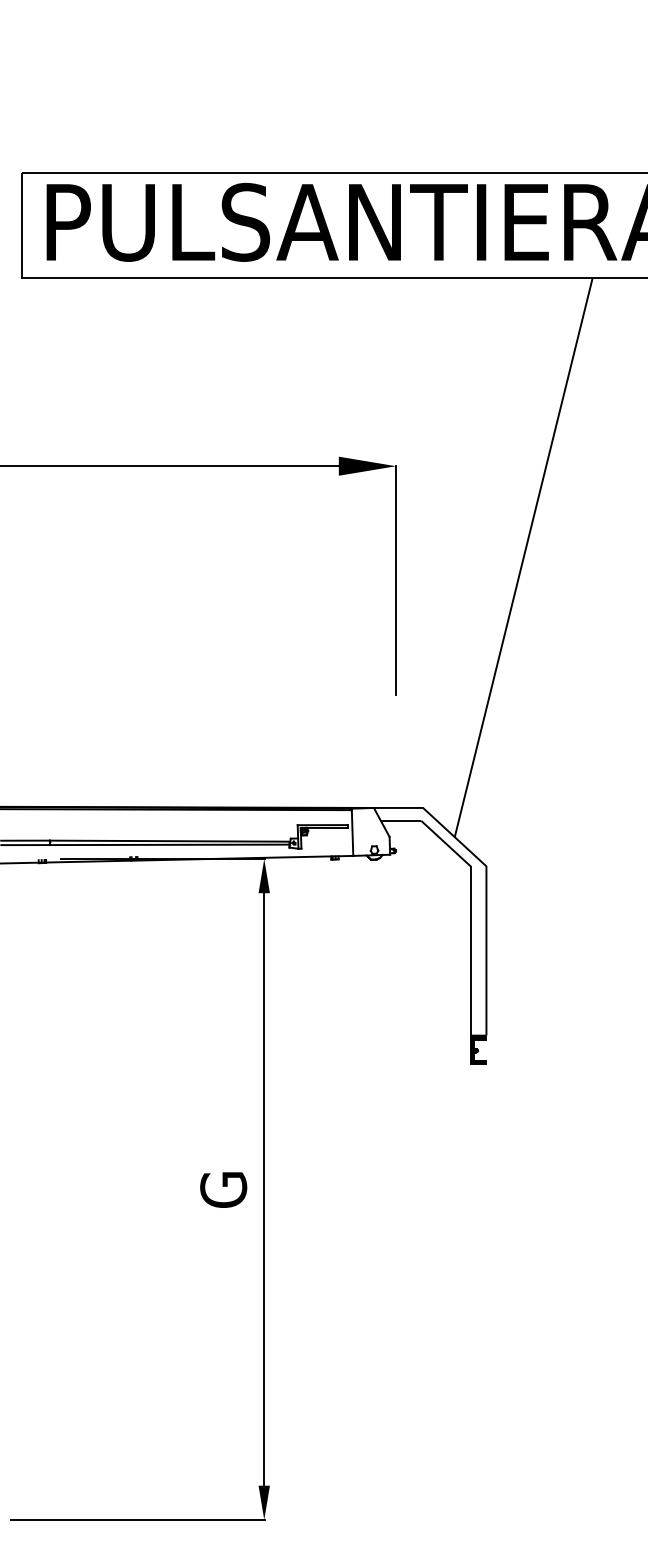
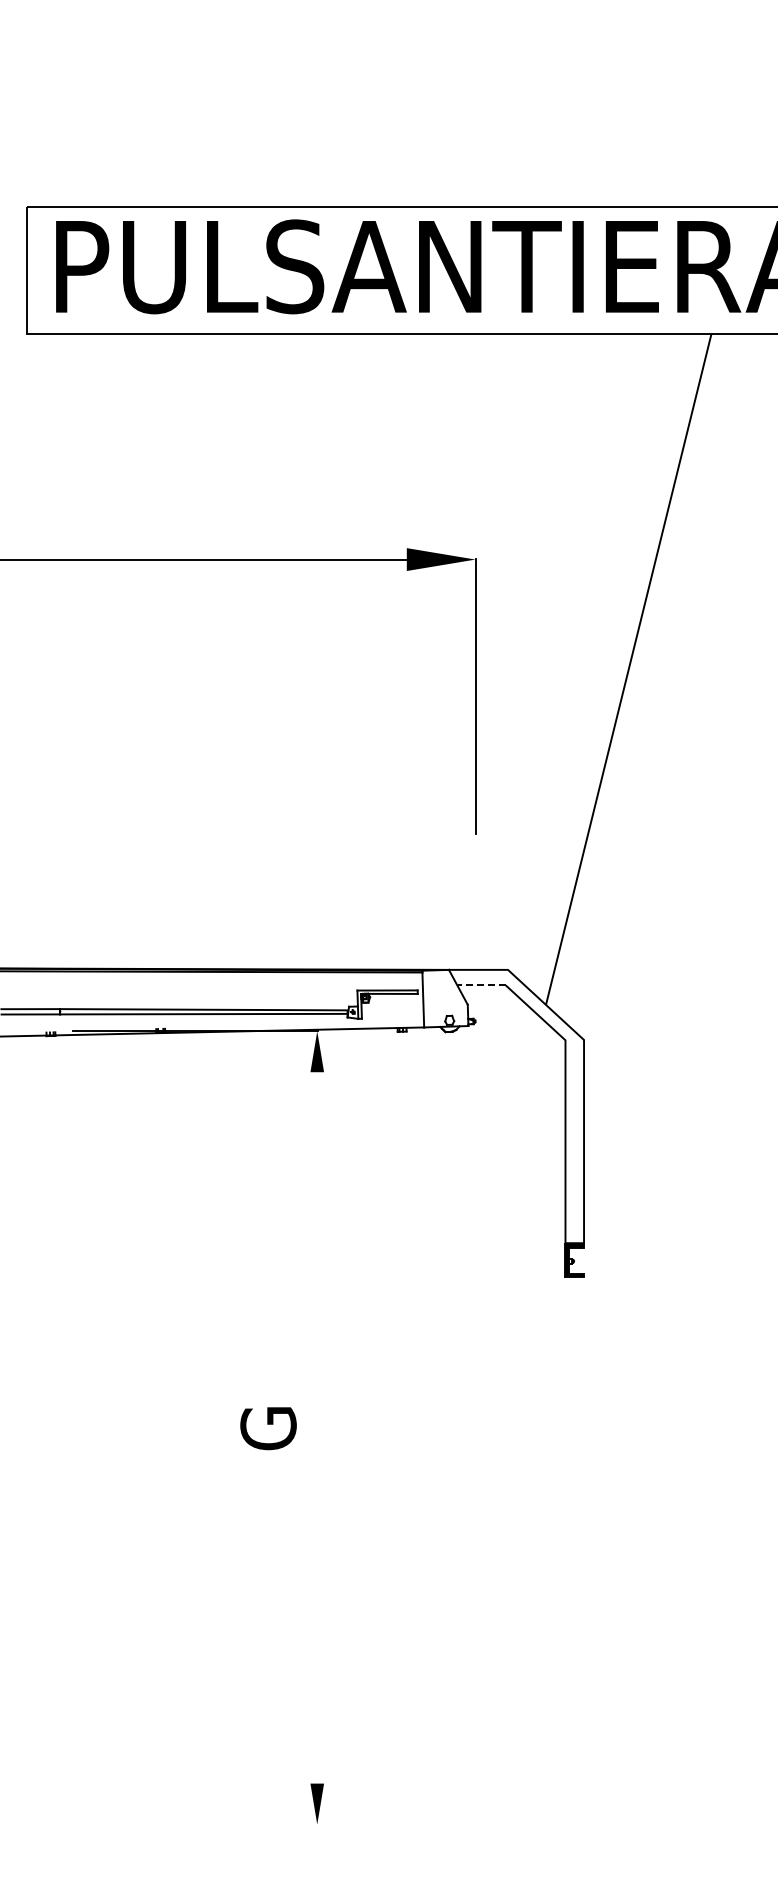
line: (401, 820) -> (481, 985), solid -> dashed
line: (264, 1189) -> (317, 1427), removed
line: (137, 1519) -> (165, 1824), removed

